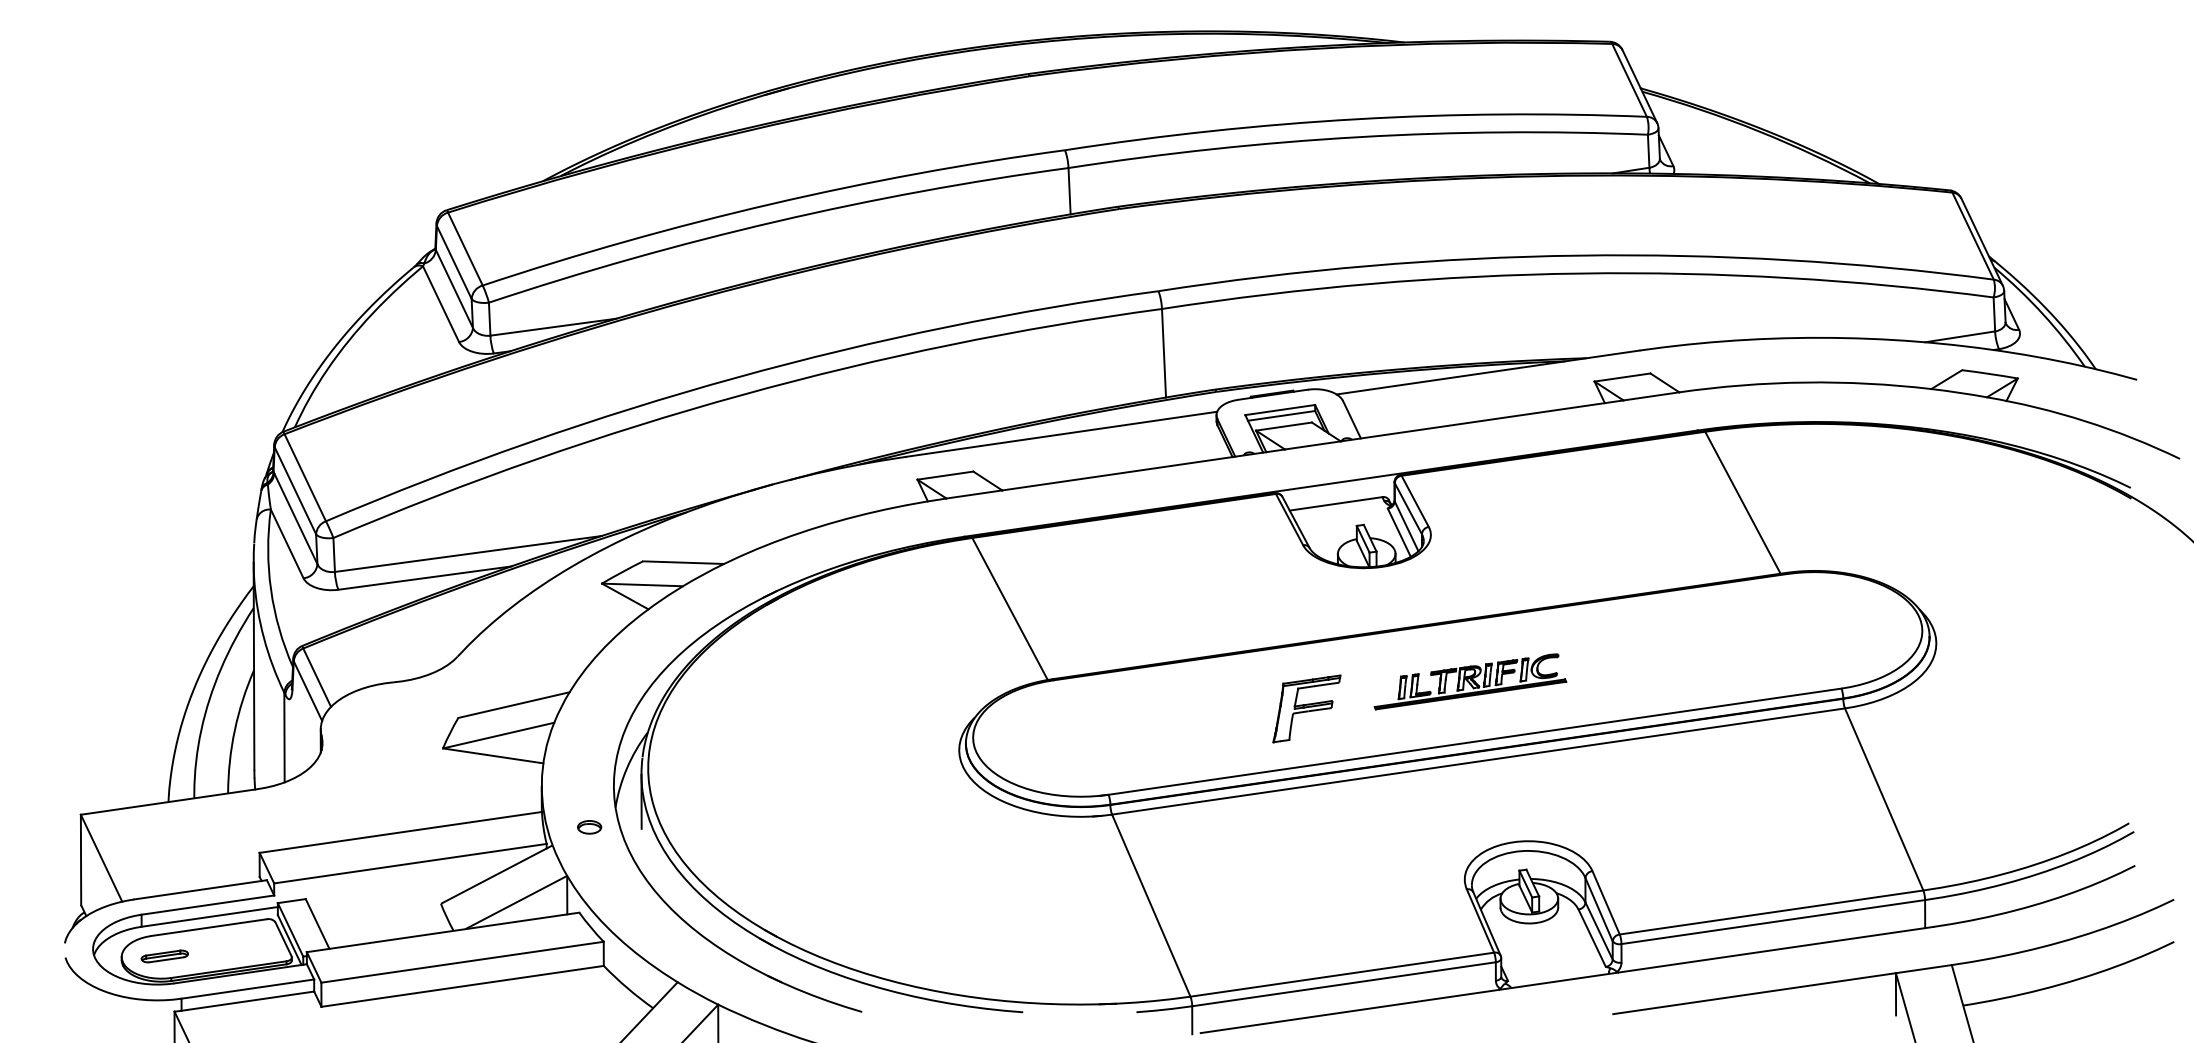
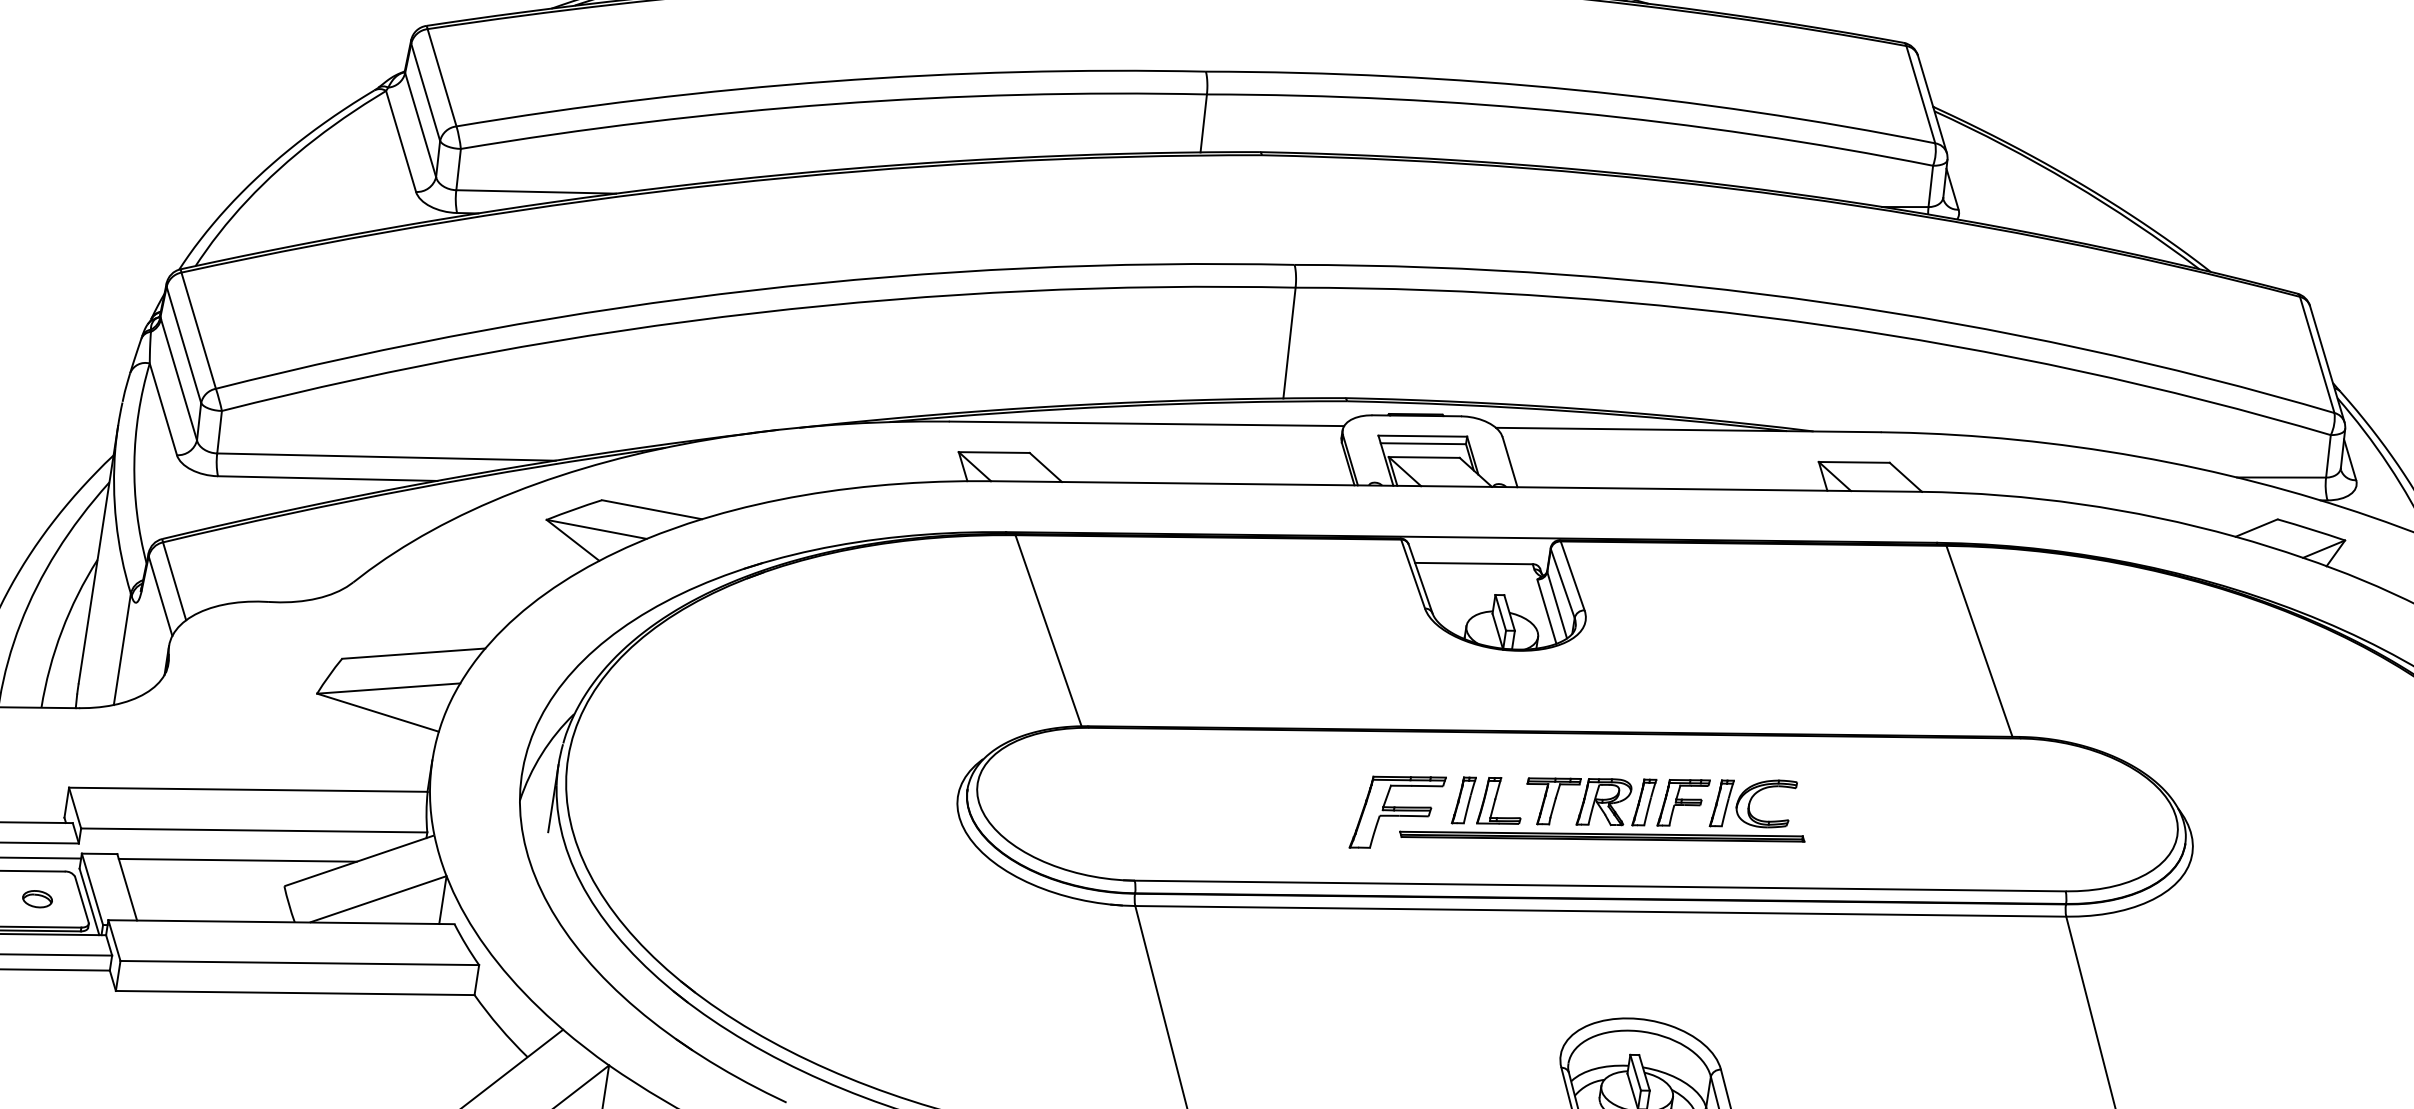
part: (1470, 681) -> (1606, 810), size x1.67
part: (589, 827) -> (37, 899), moved
line: (400, 888) -> (237, 859), added

